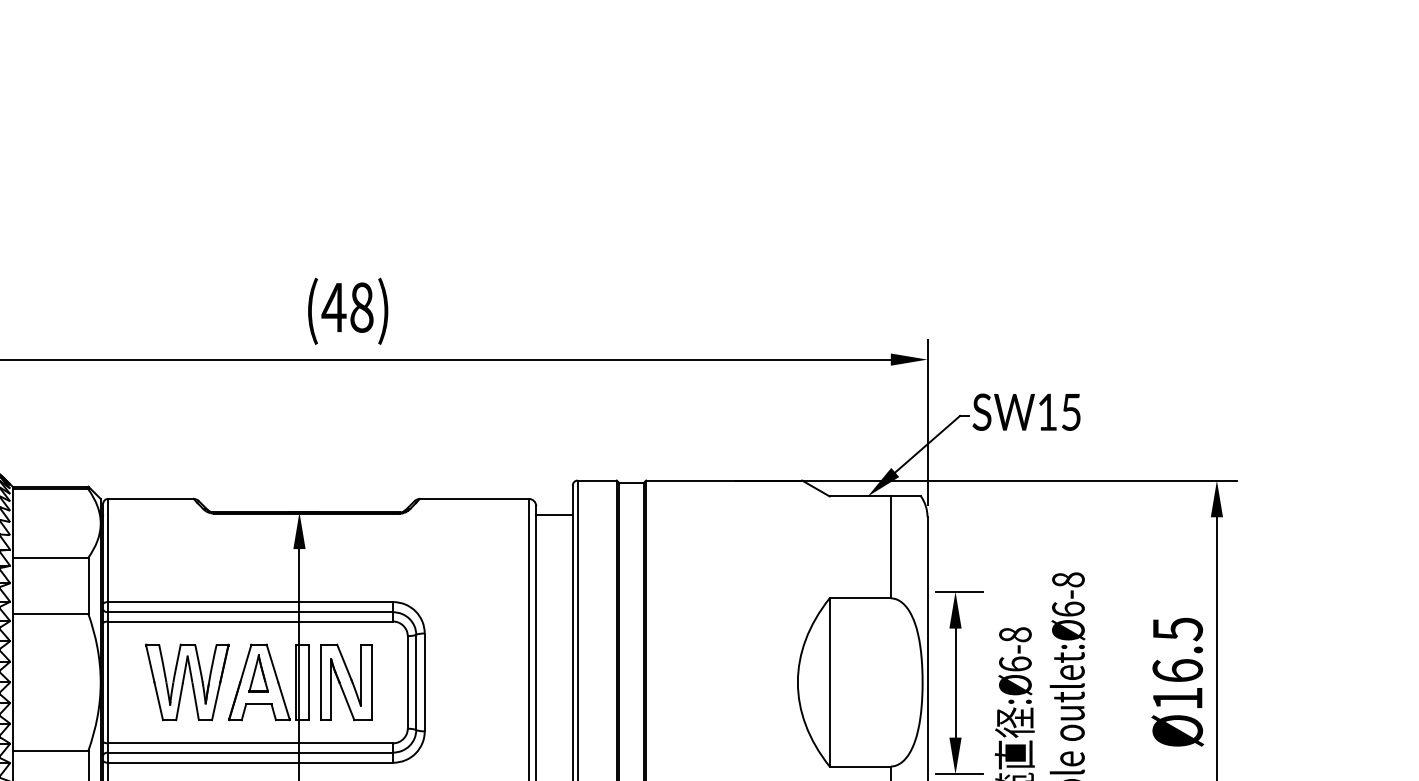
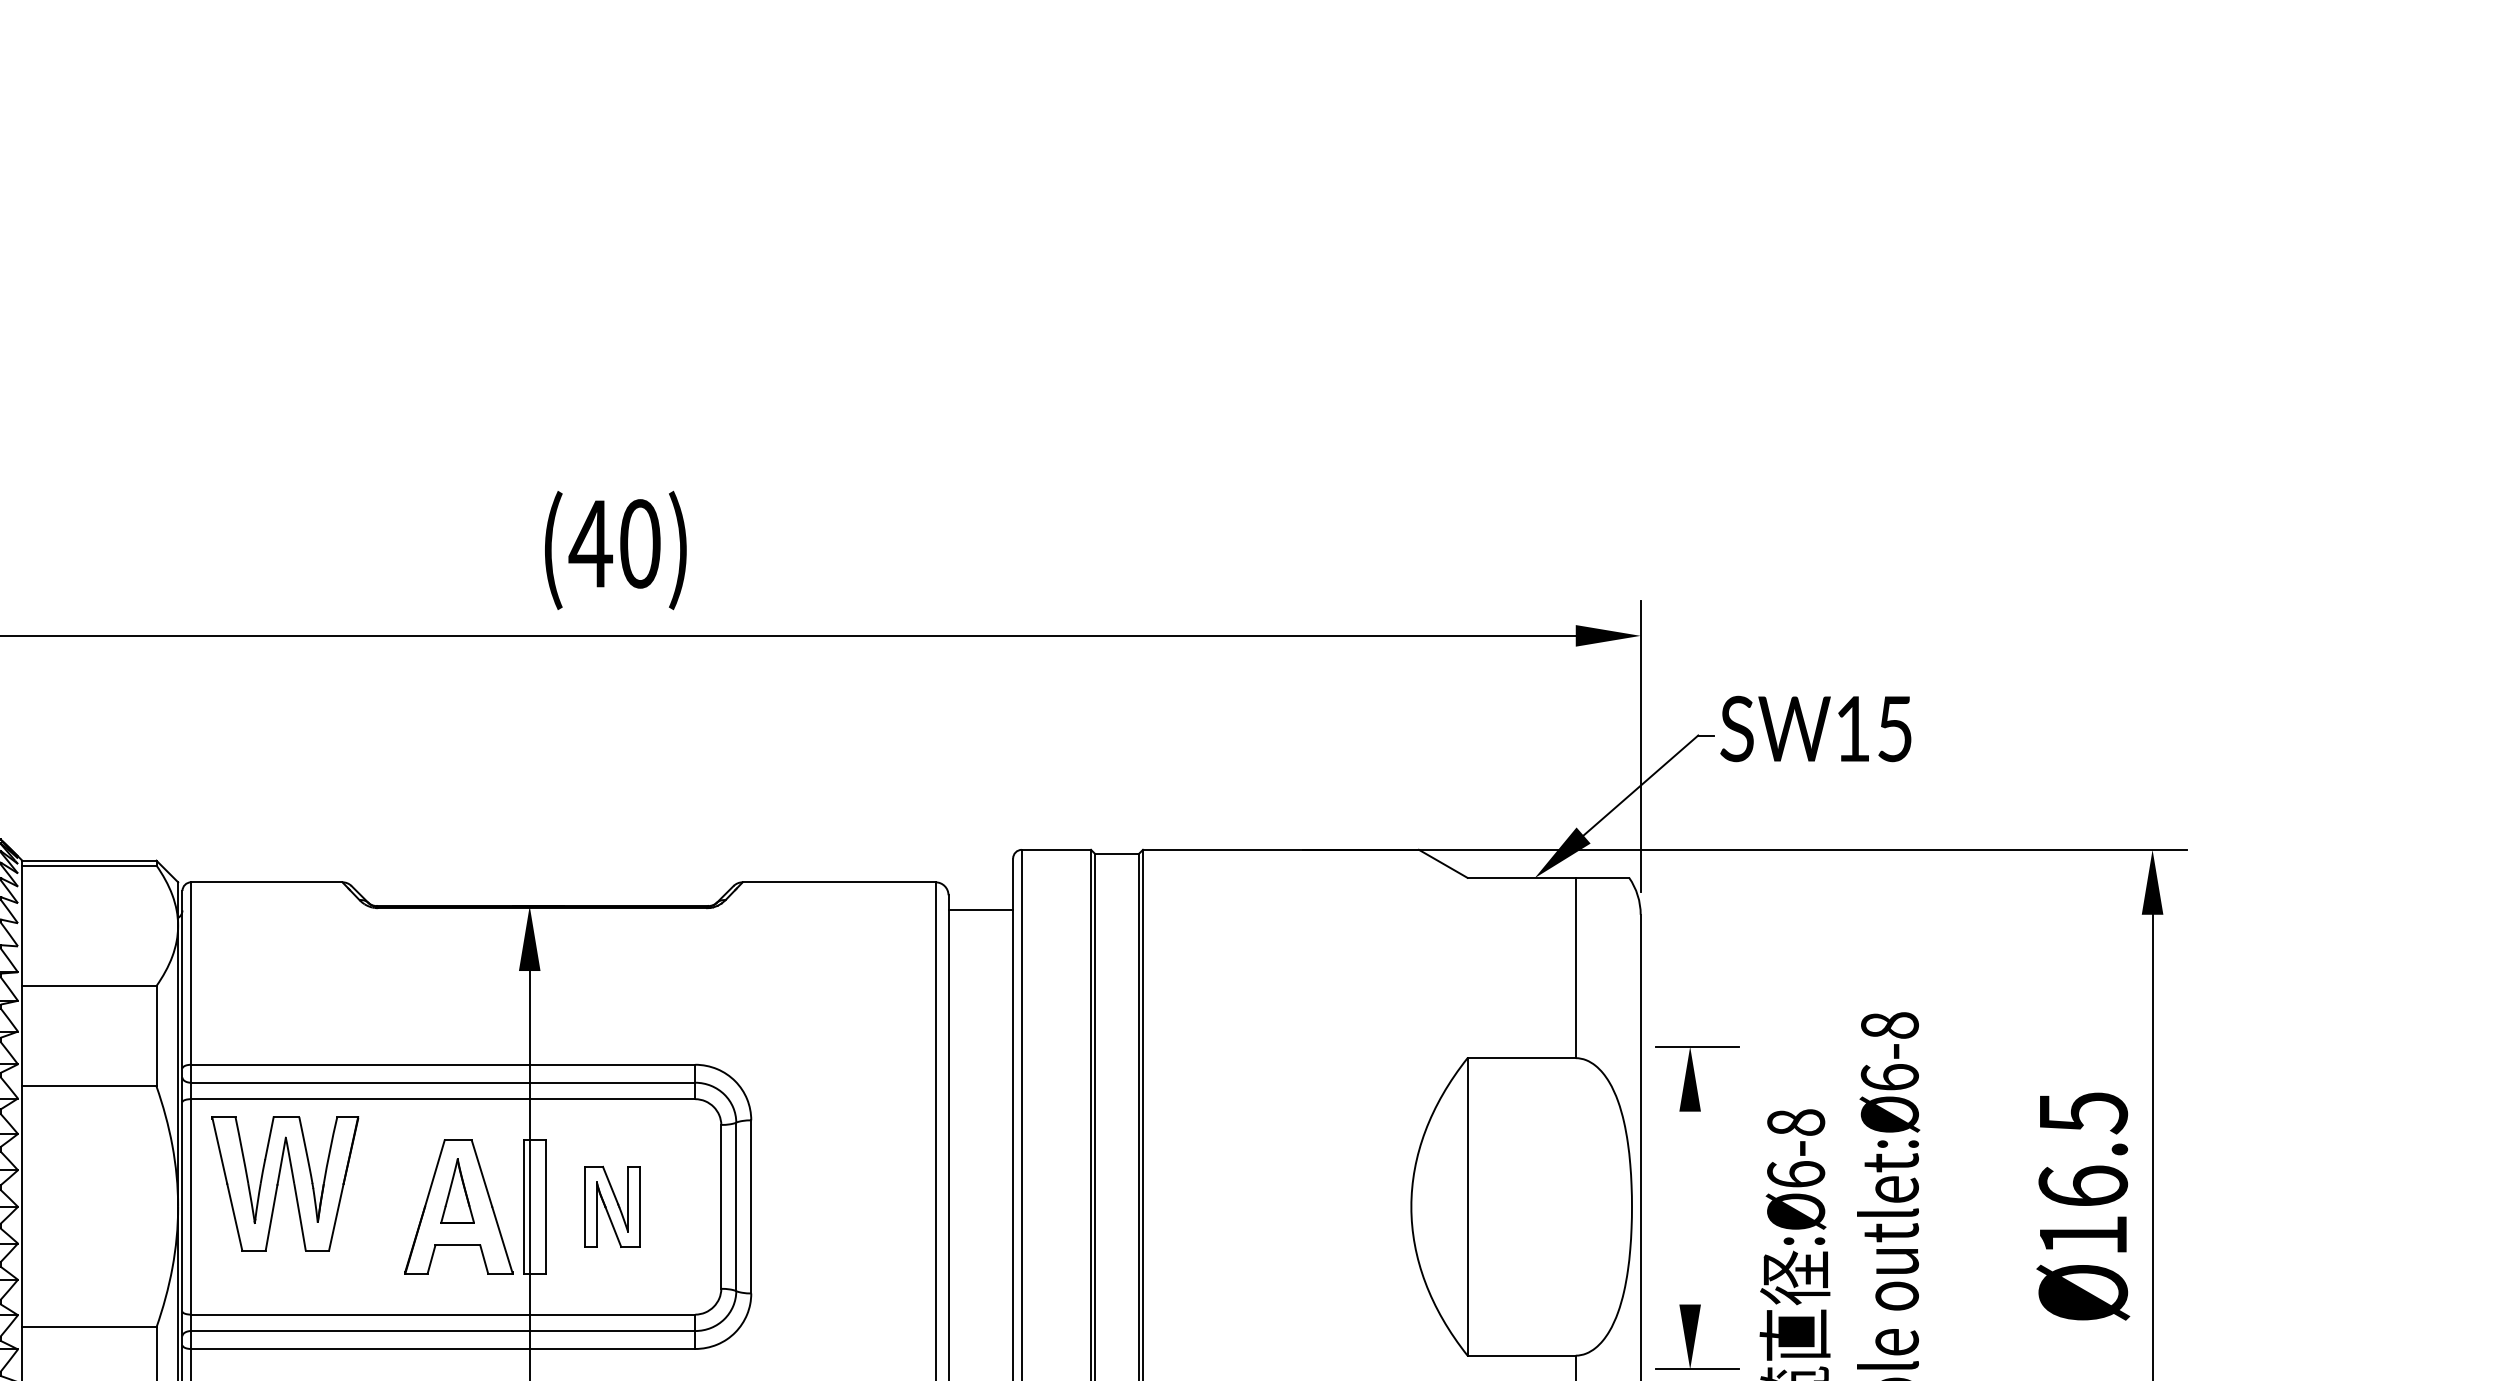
text: (361, 307) -> (639, 543), (48) -> (40)
part: (187, 682) -> (285, 1184), moved
part: (346, 682) -> (612, 1207), size x0.6
line: (955, 682) -> (1690, 1207), removed

